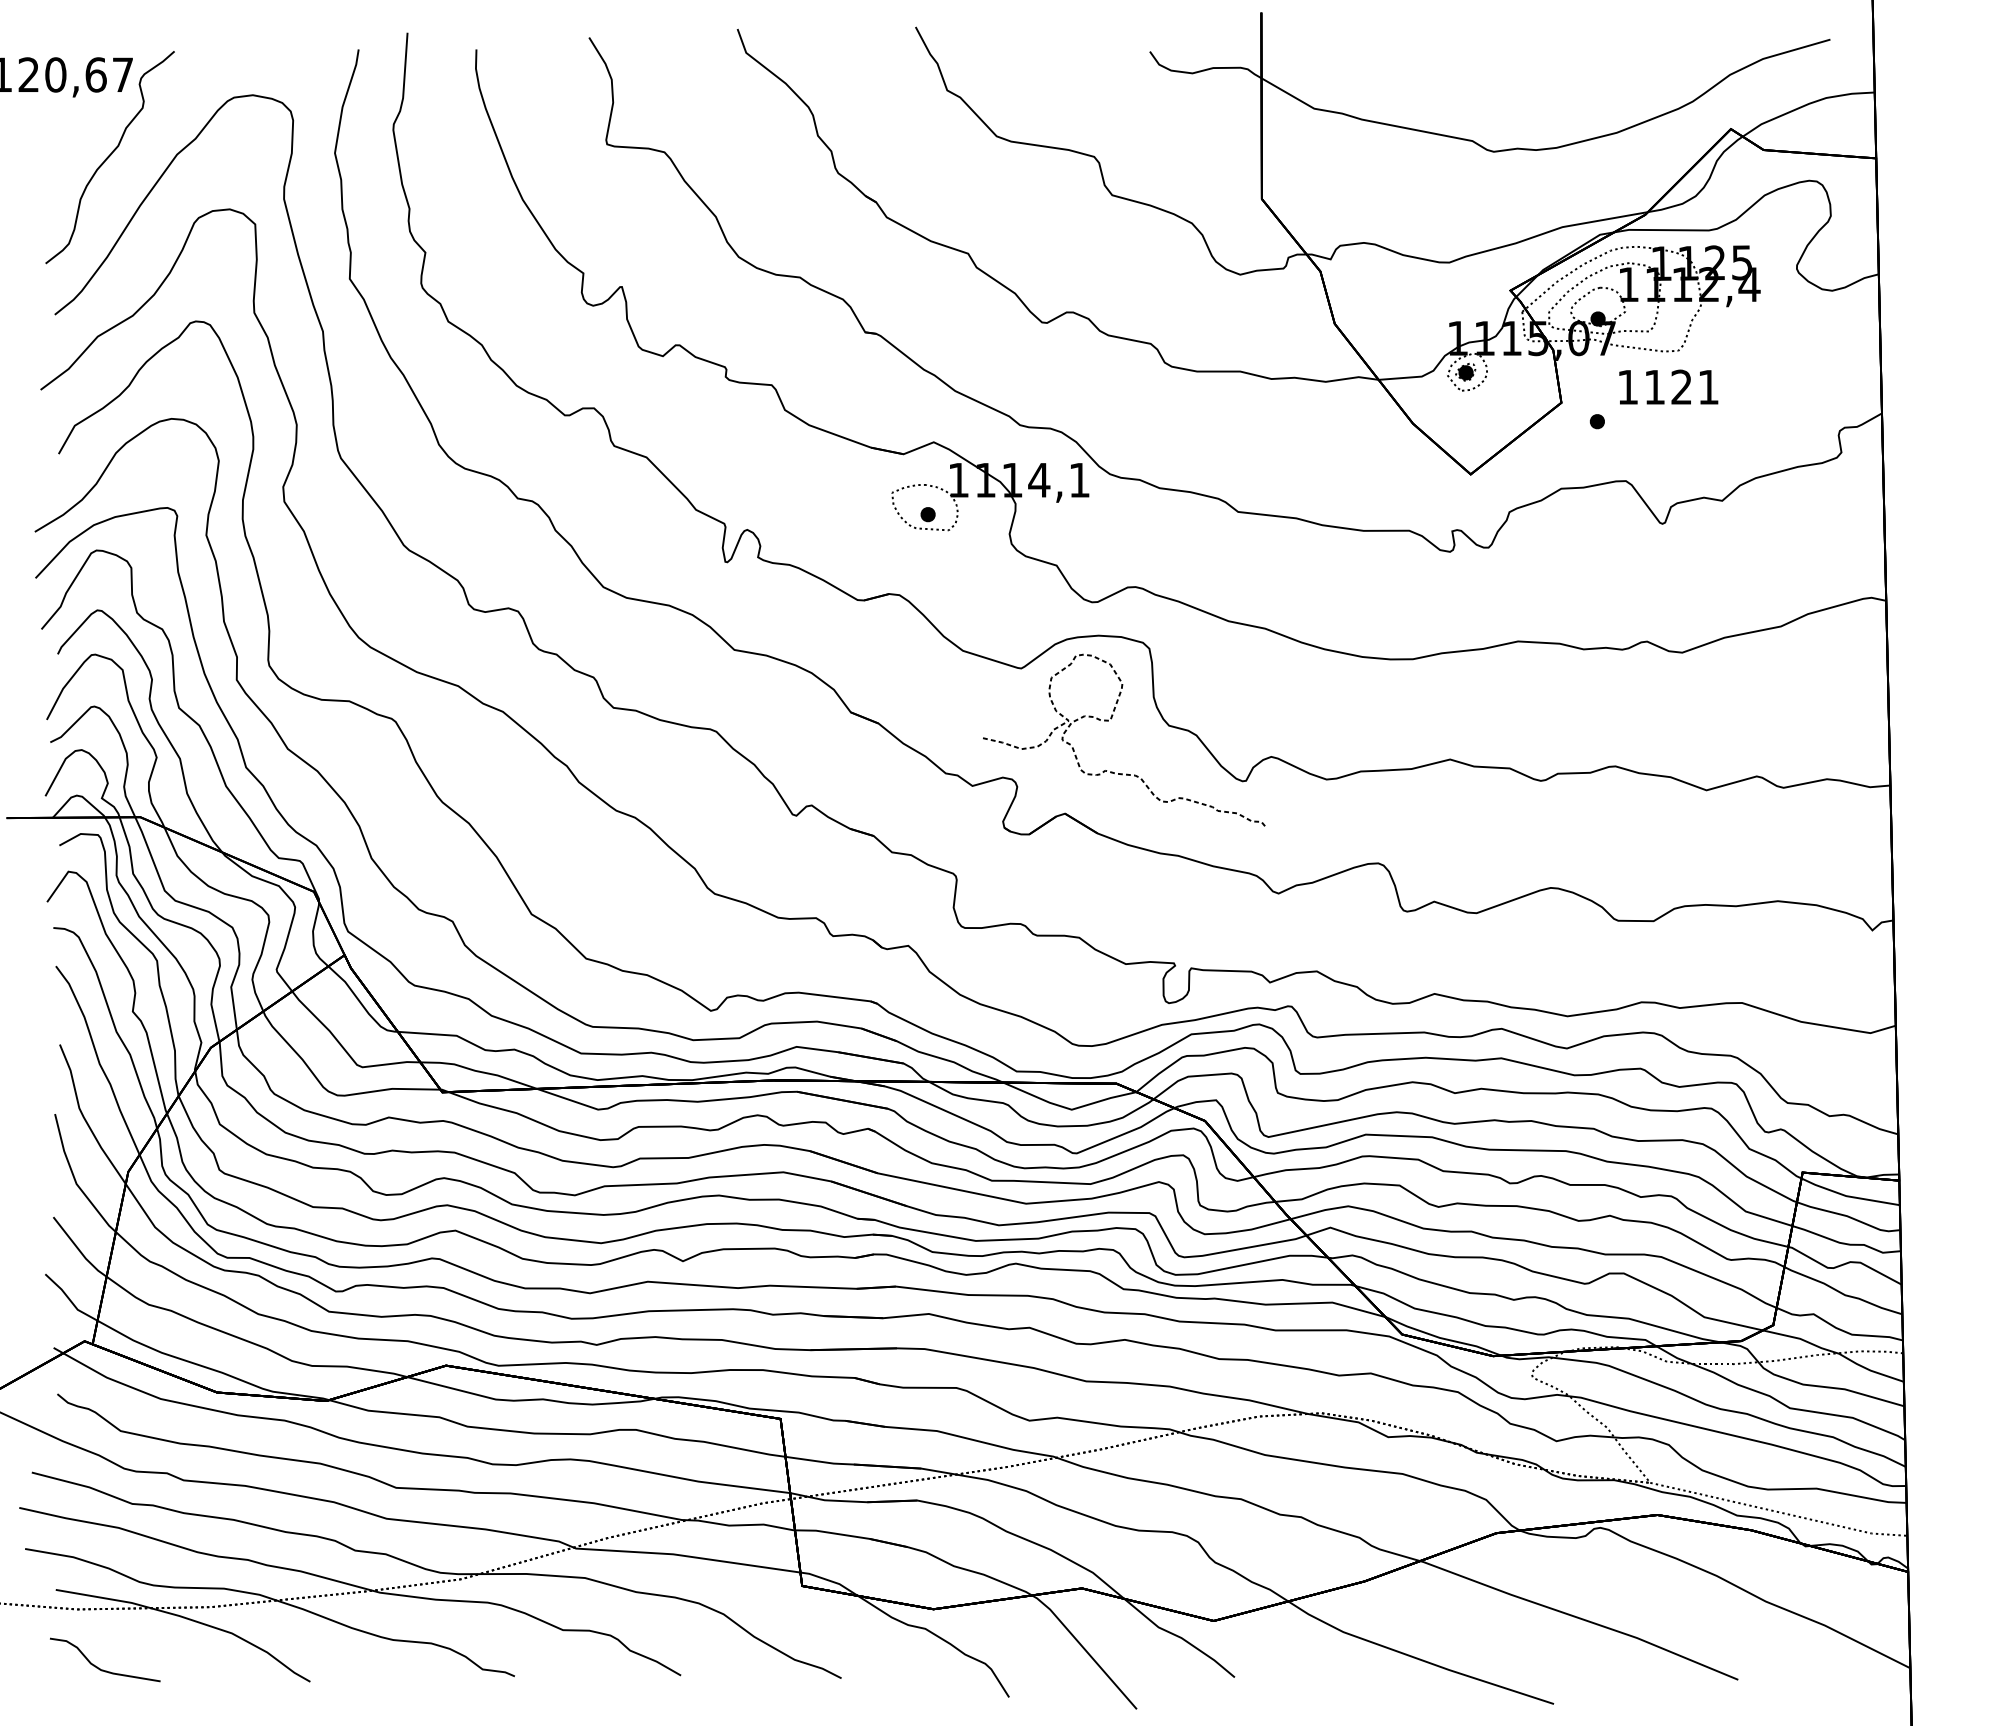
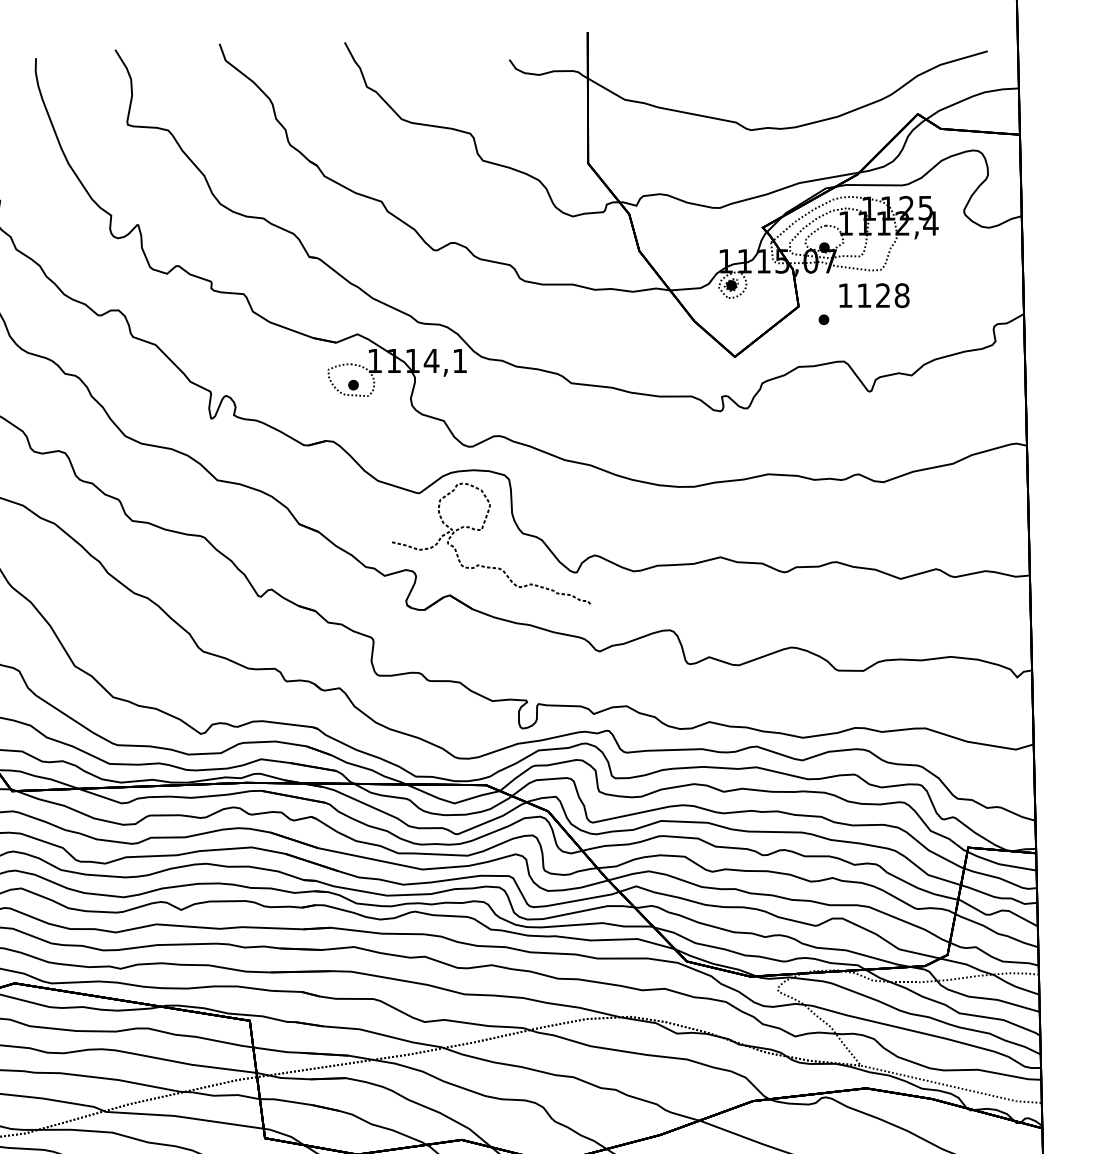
text: (1708, 386) -> (902, 295), 1121 -> 1128

